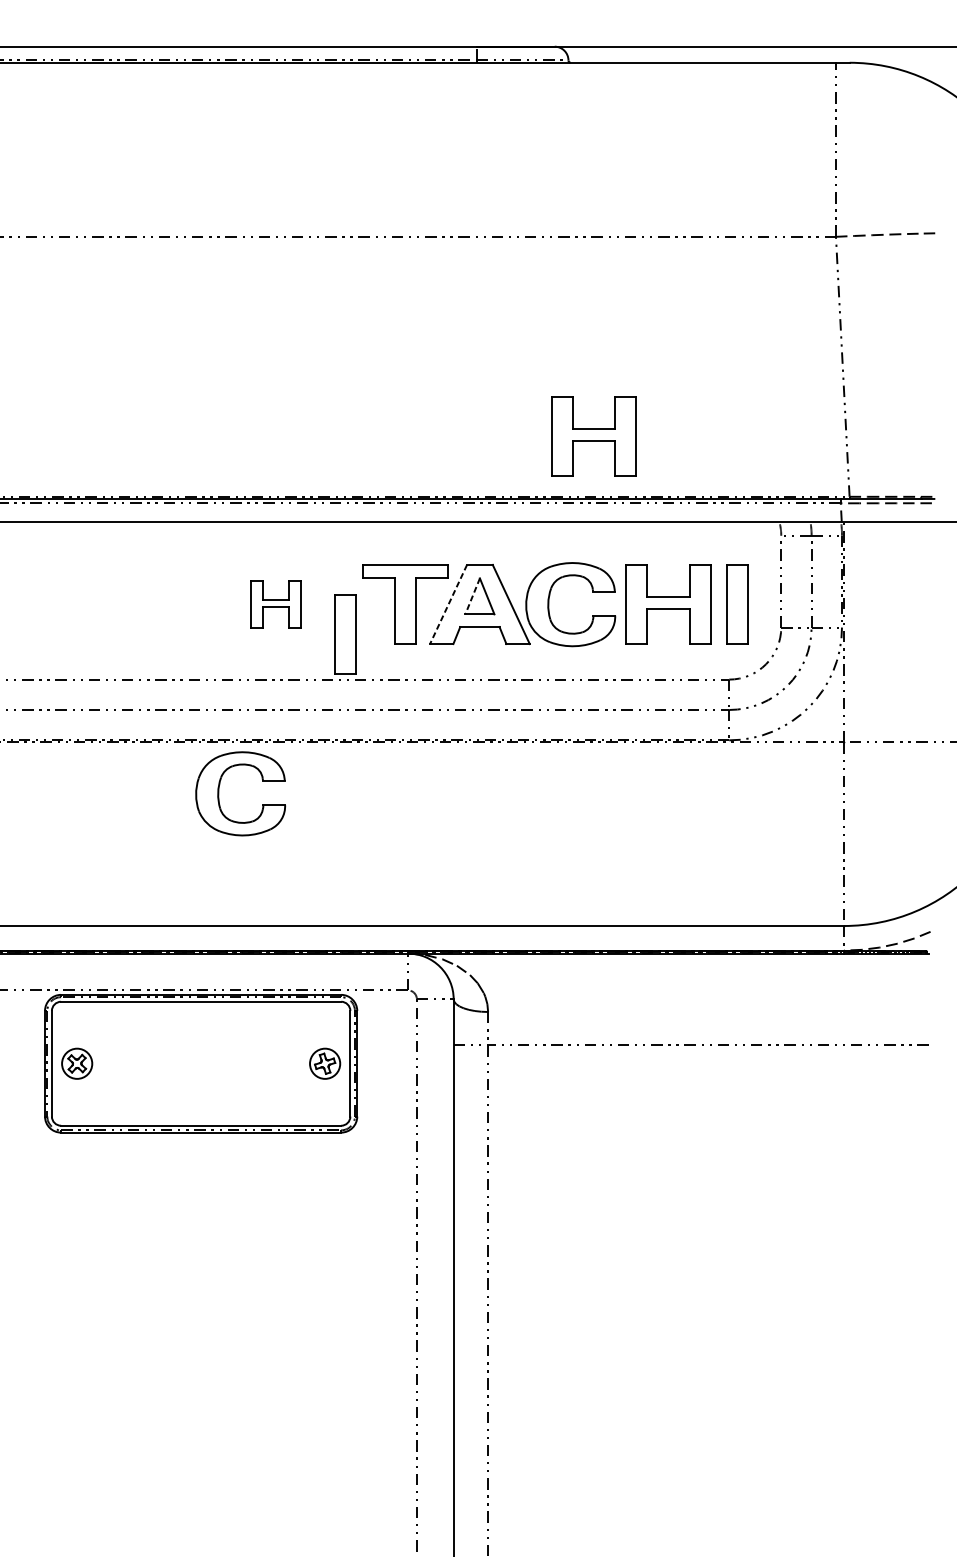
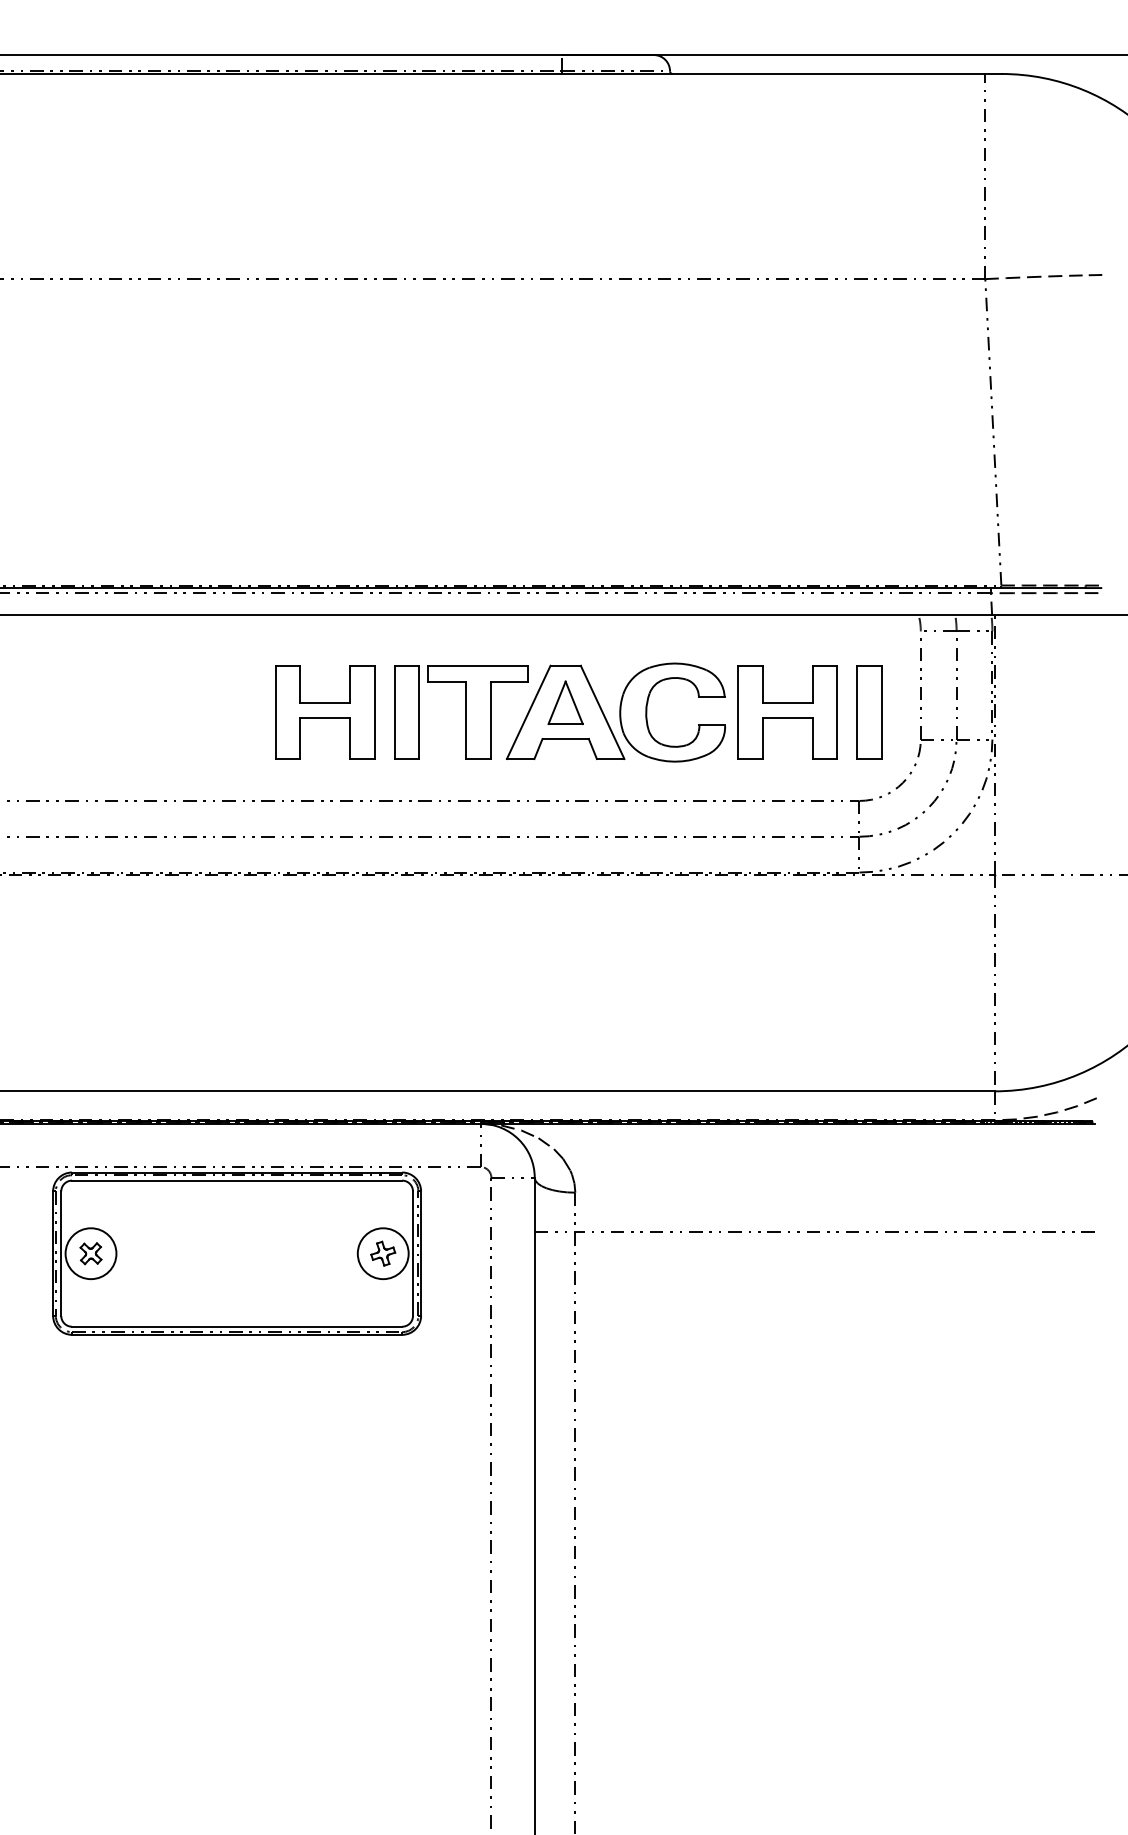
part: (593, 436) -> (699, 514), removed
line: (472, 596) -> (557, 702), dashed -> solid
part: (276, 604) -> (325, 712), size x1.67
line: (448, 604) -> (528, 712), dashed -> solid
part: (344, 634) -> (406, 712), moved
part: (219, 793) -> (258, 935), removed
circle: (76, 1063) -> (90, 1253), size x1.43
circle: (324, 1063) -> (382, 1253), size x1.43

